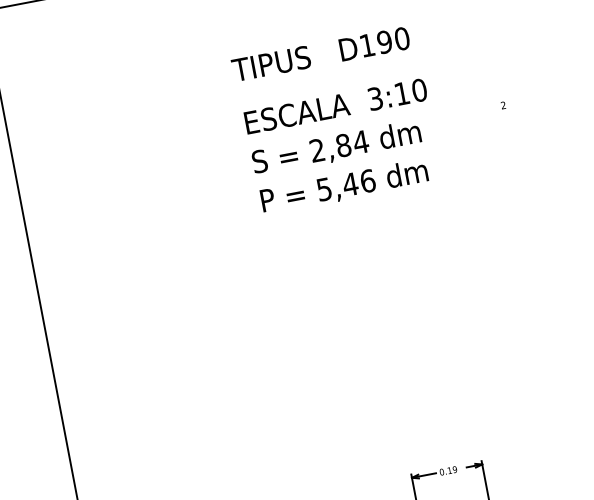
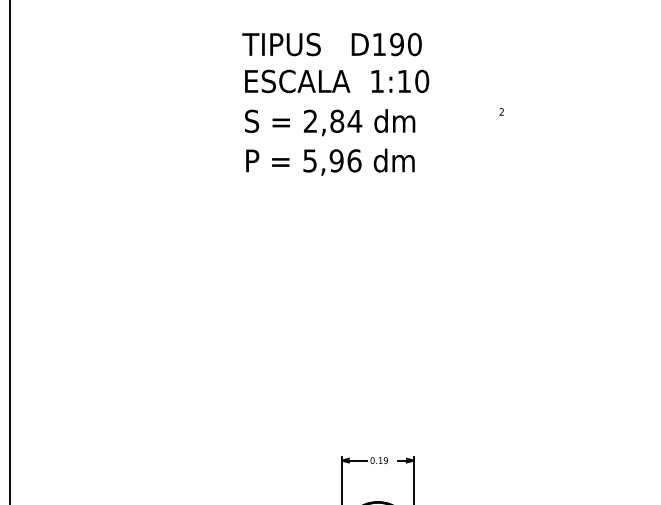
text: (320, 54) -> (331, 44), moved
text: (374, 99) -> (376, 81), 3:10 -> 1:10
text: (350, 184) -> (336, 160), 5,46 -> 5,96

